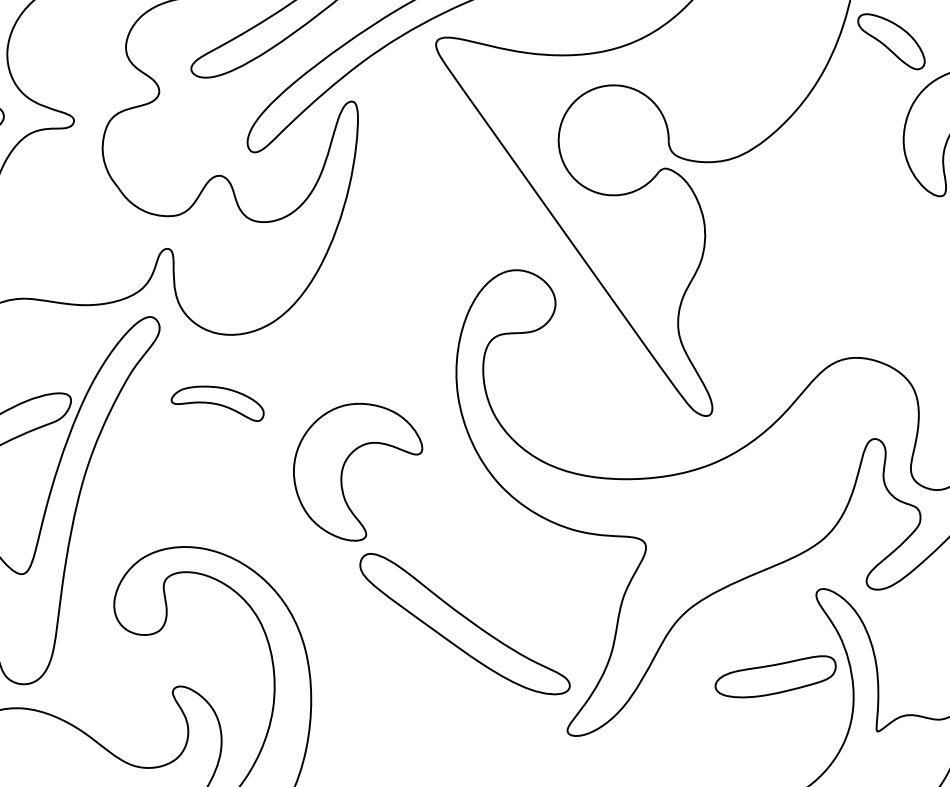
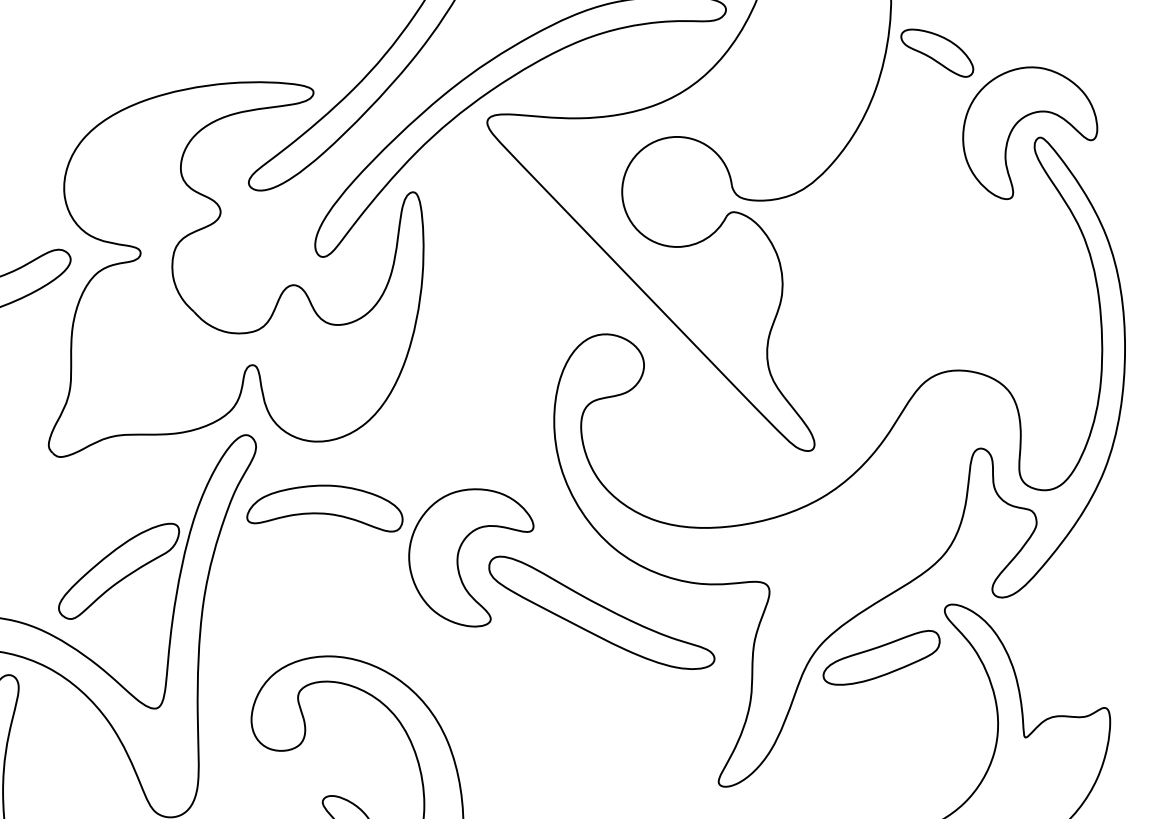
part: (218, 401) -> (324, 508), size x1.67
part: (464, 624) -> (601, 612), moved
part: (775, 675) -> (881, 657), moved

